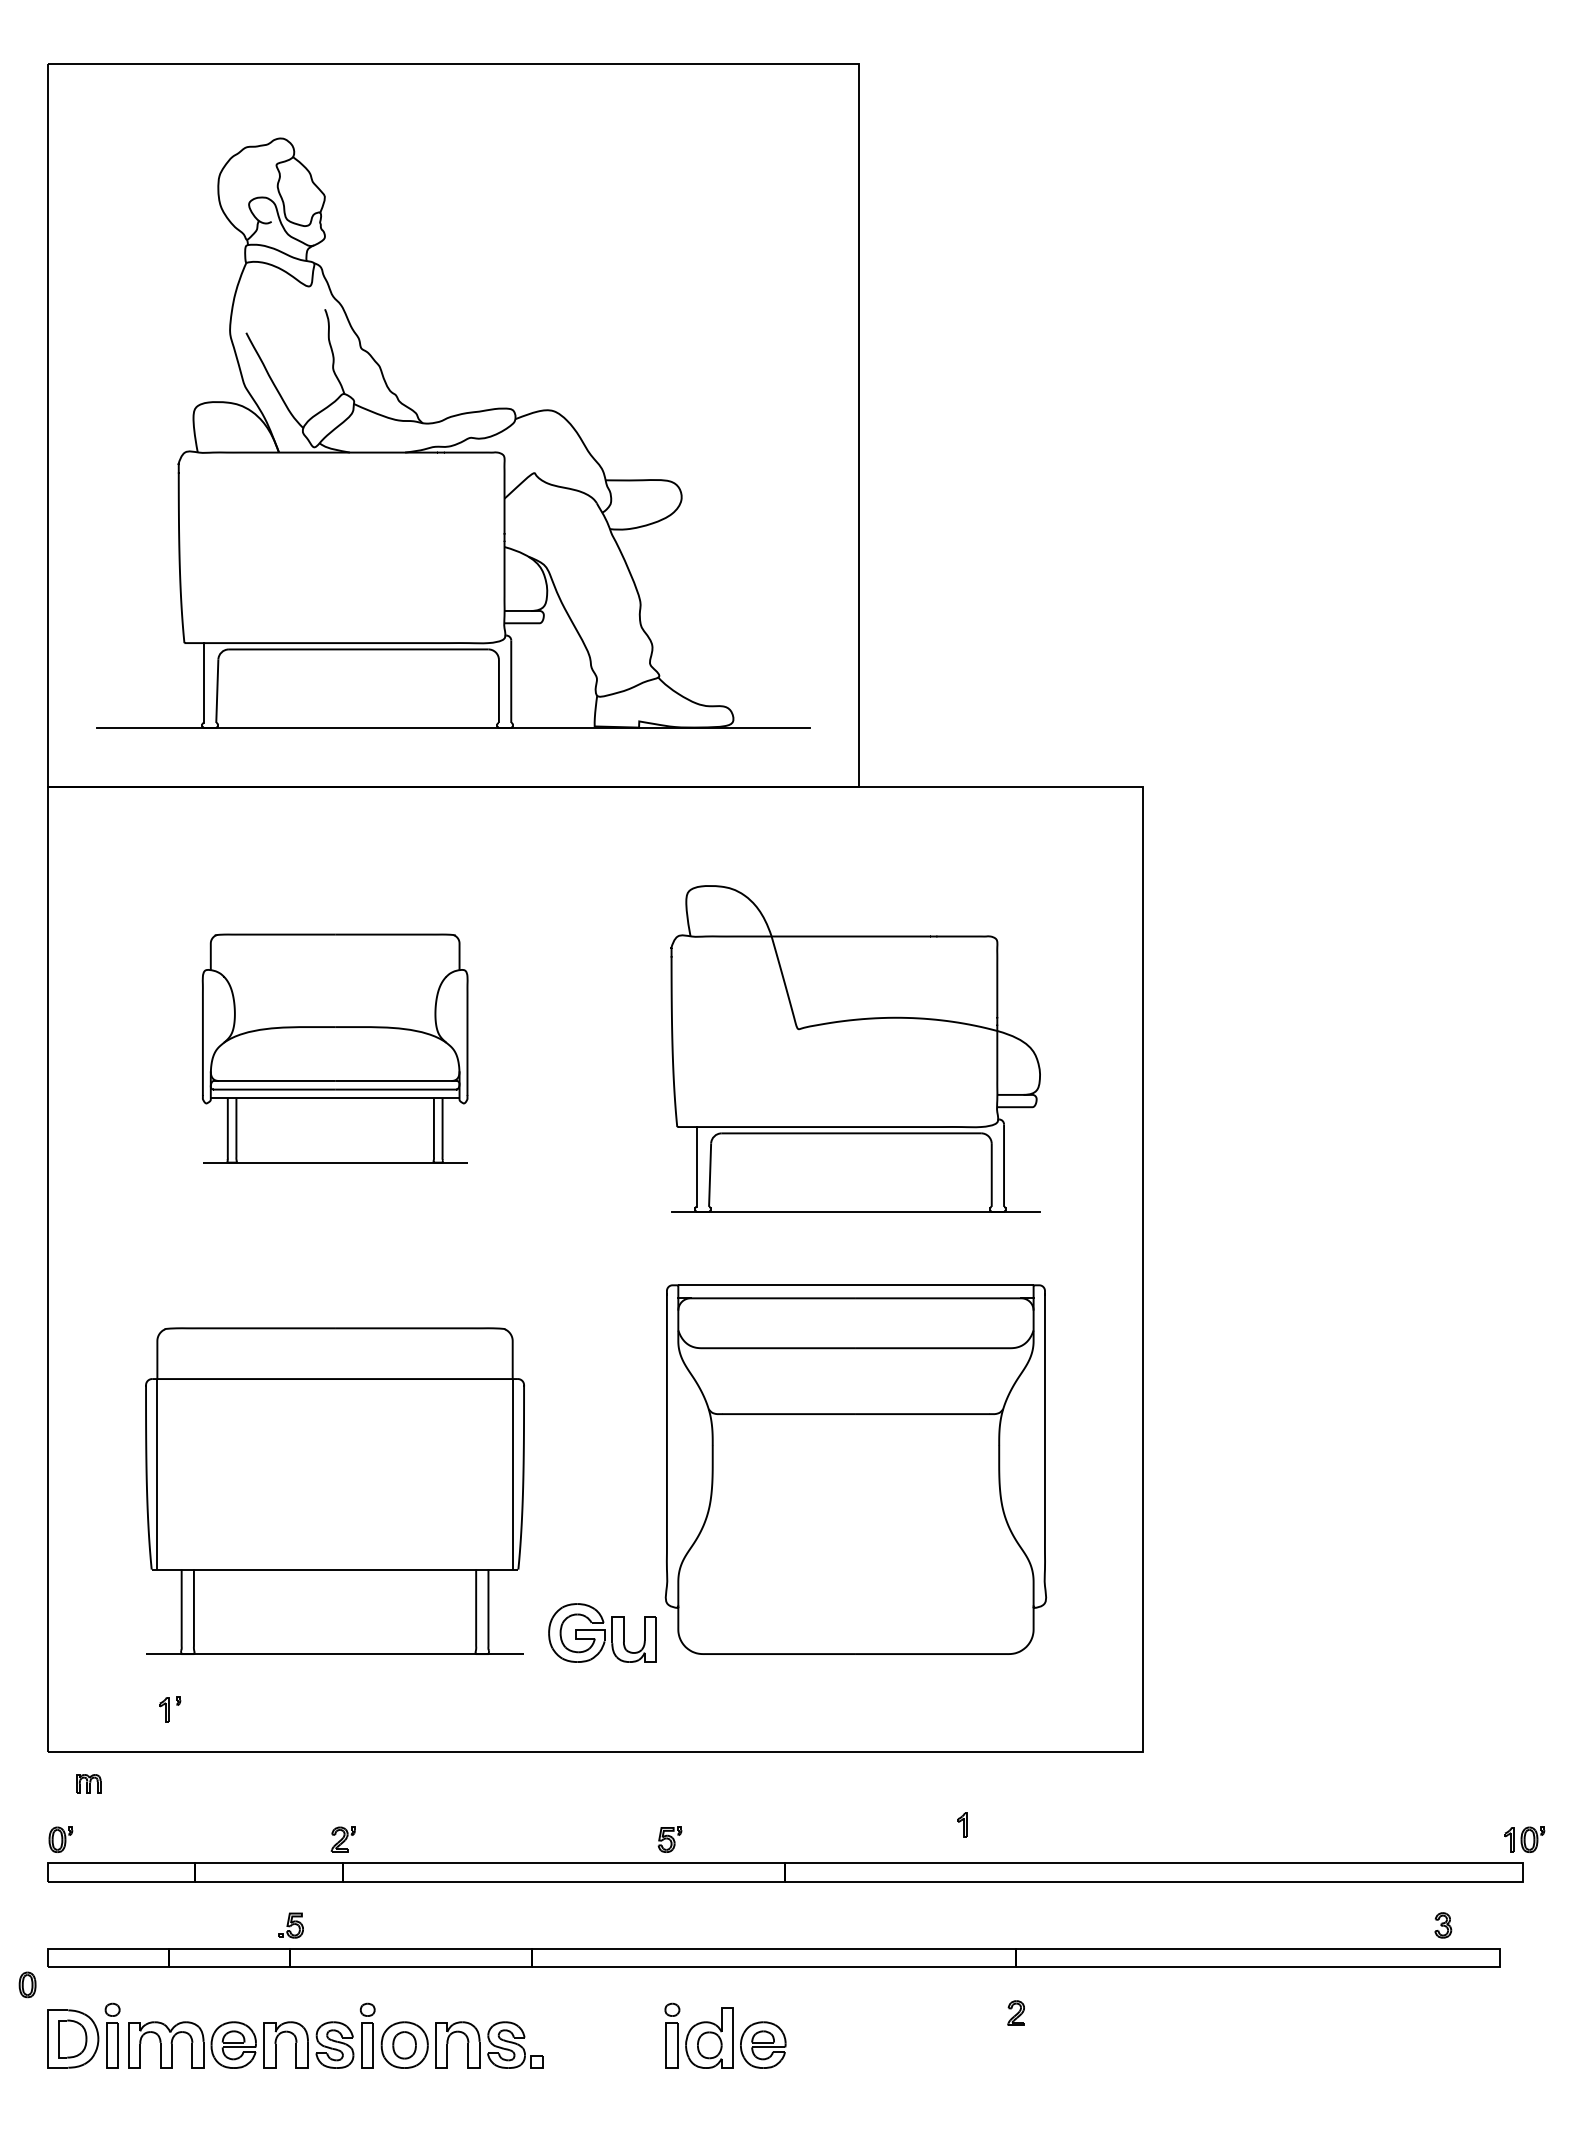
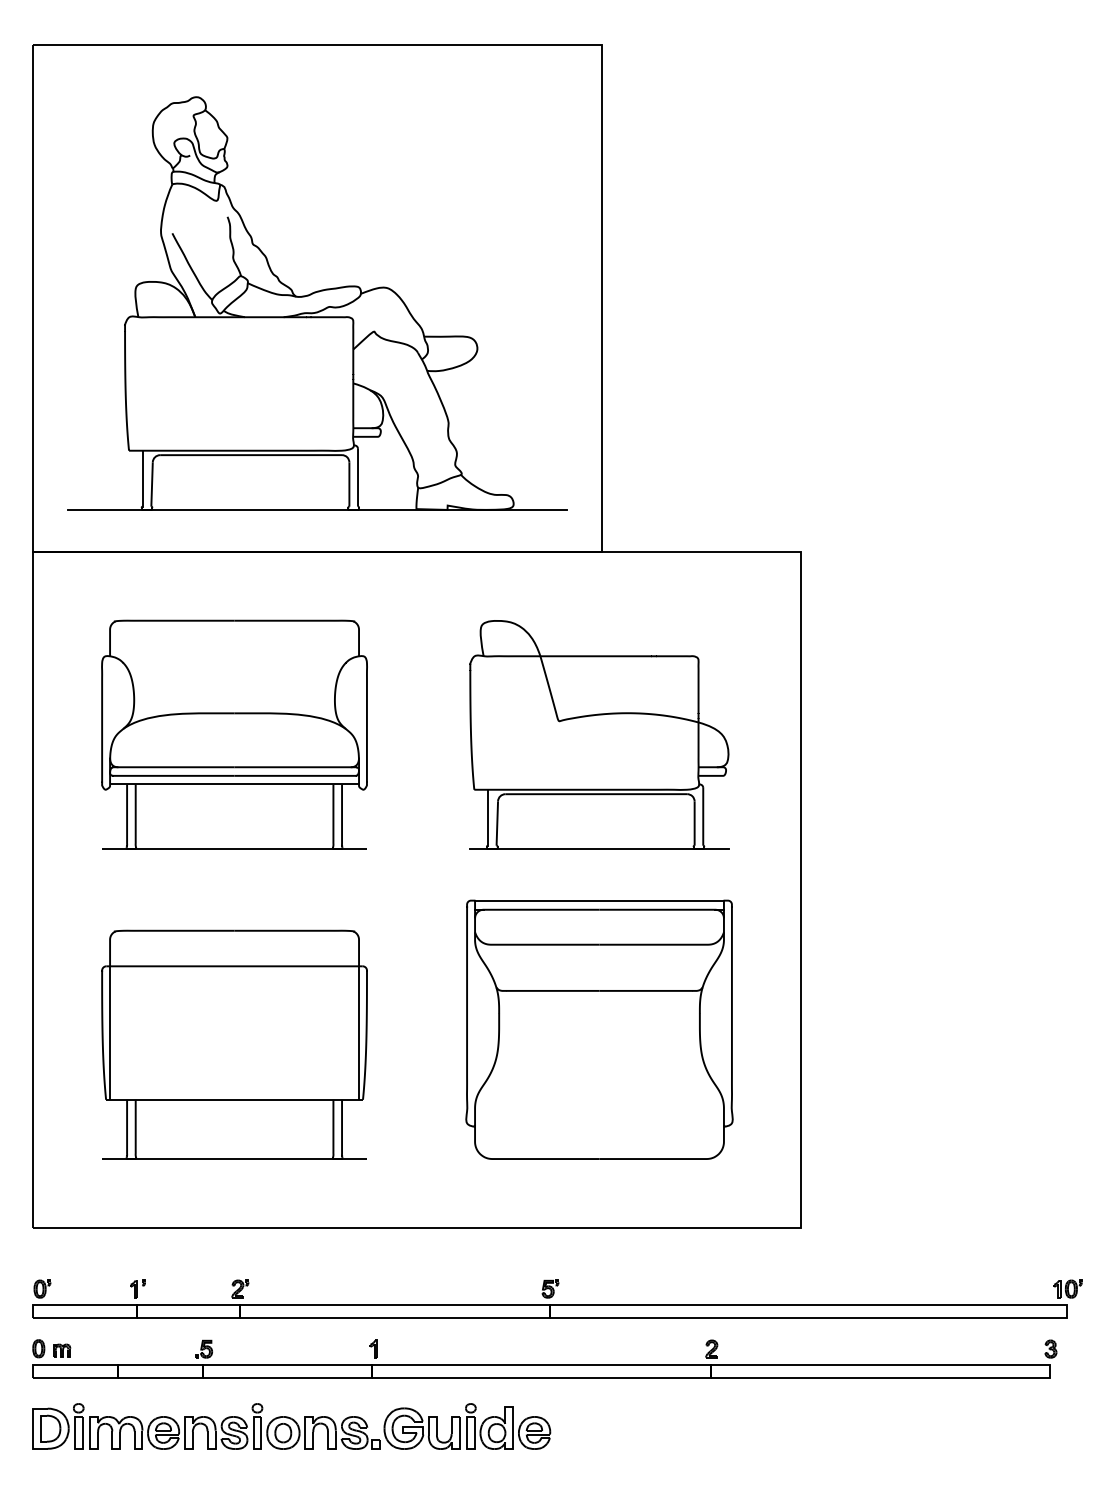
part: (335, 1048) -> (234, 734), size x1.43
part: (602, 1632) -> (421, 1428), moved
part: (170, 1709) -> (138, 1288), moved
part: (88, 1783) -> (61, 1350), moved
part: (962, 1824) -> (373, 1348), moved
part: (669, 1839) -> (550, 1288), moved
part: (1443, 1925) -> (1051, 1349), moved
part: (27, 1984) -> (38, 1348), moved
part: (1015, 2012) -> (711, 1348), moved

